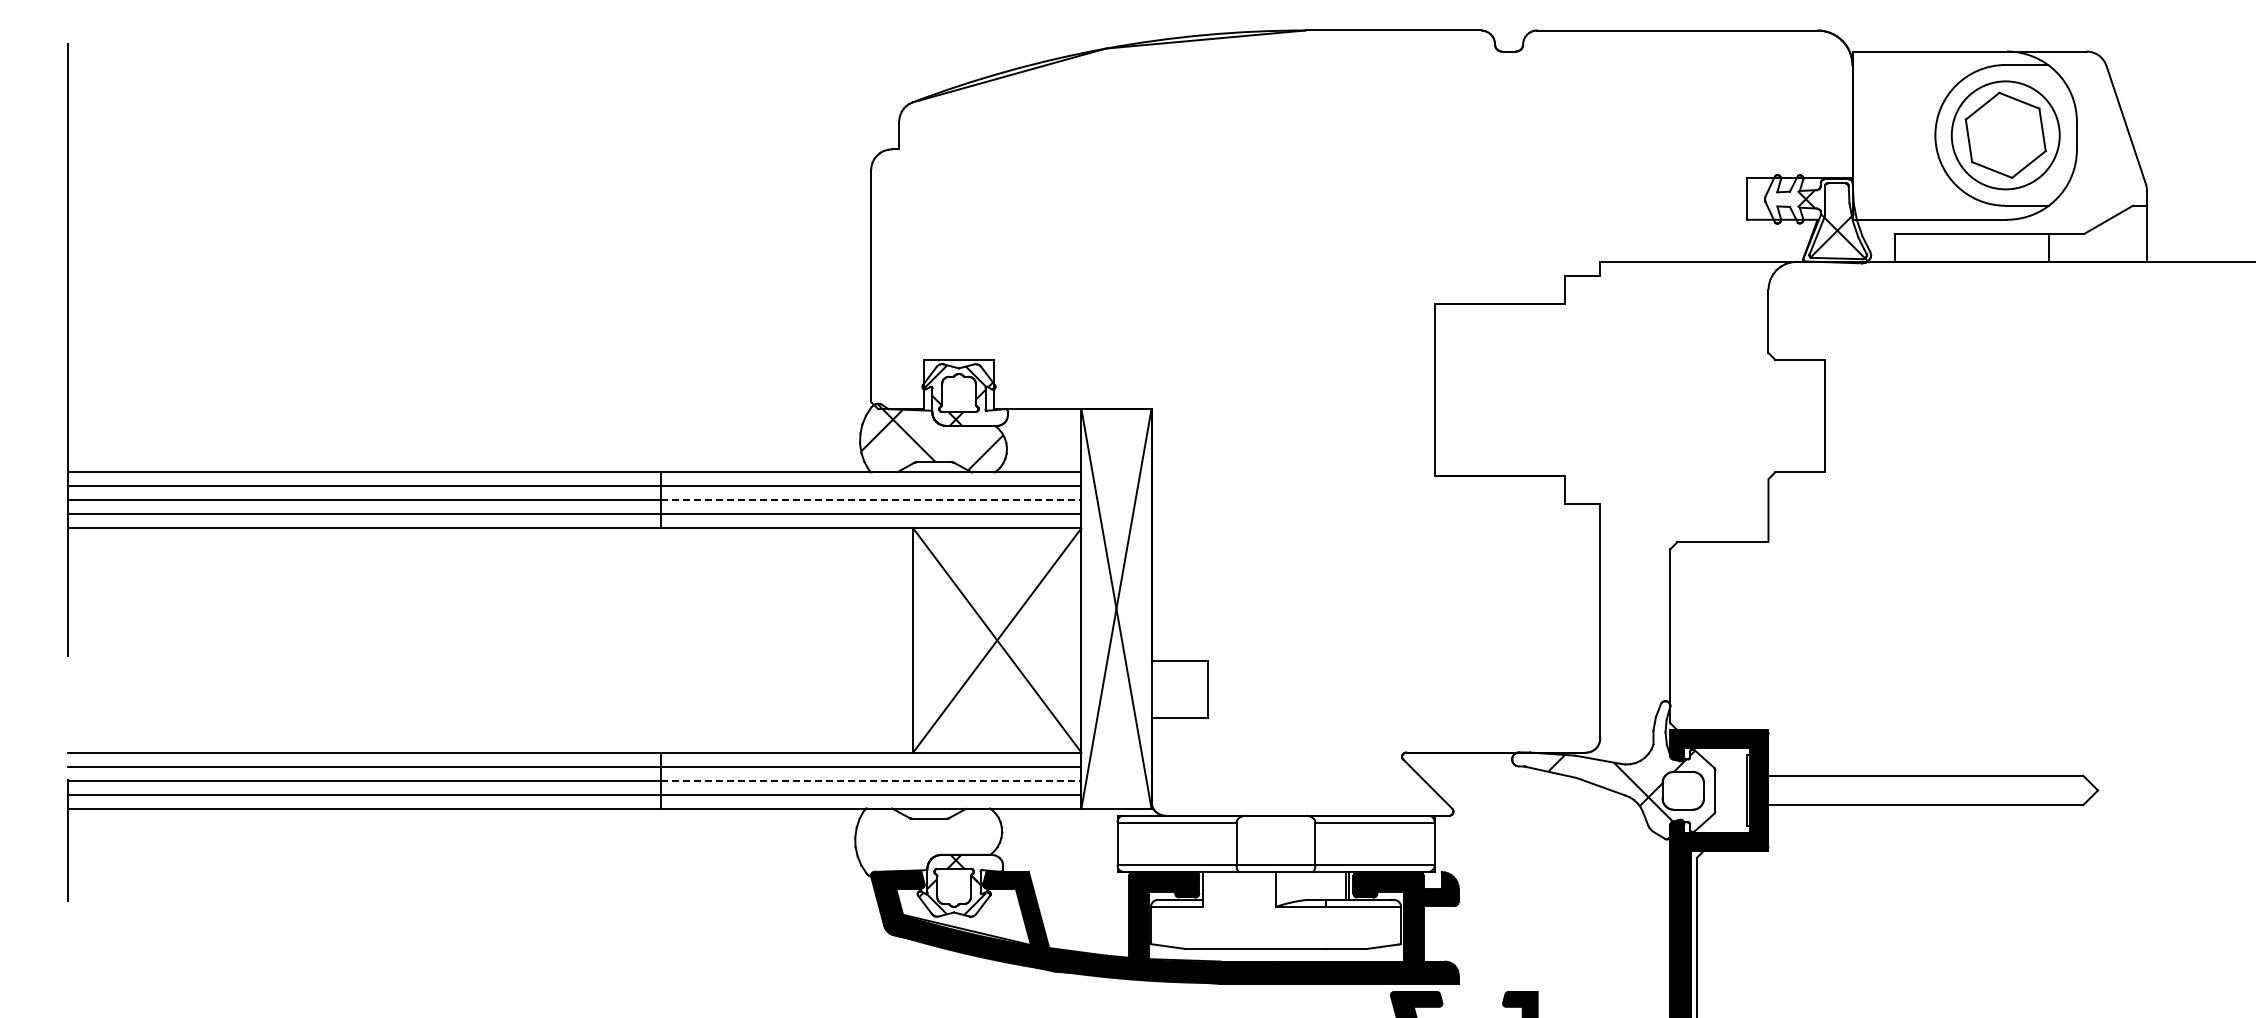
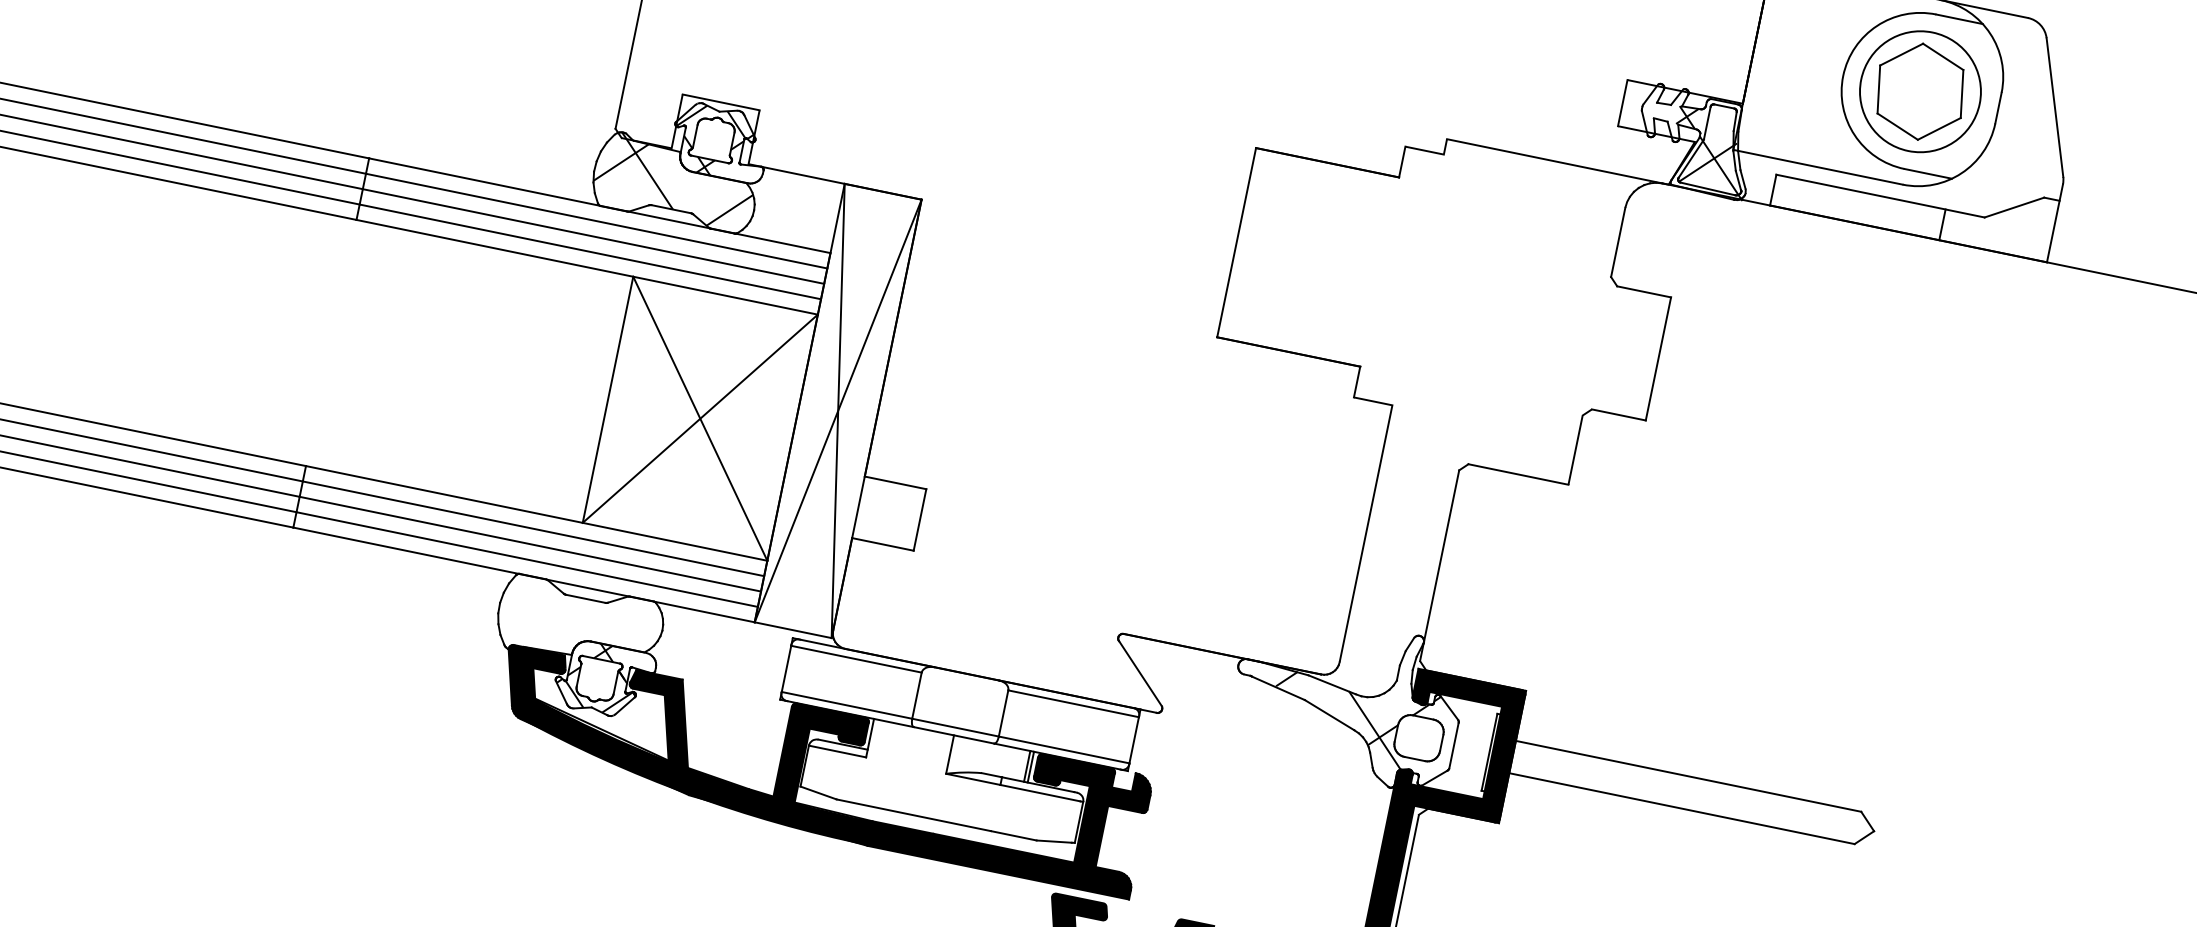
line: (871, 500) -> (593, 236), dashed -> solid
line: (871, 780) -> (530, 544), dashed -> solid

